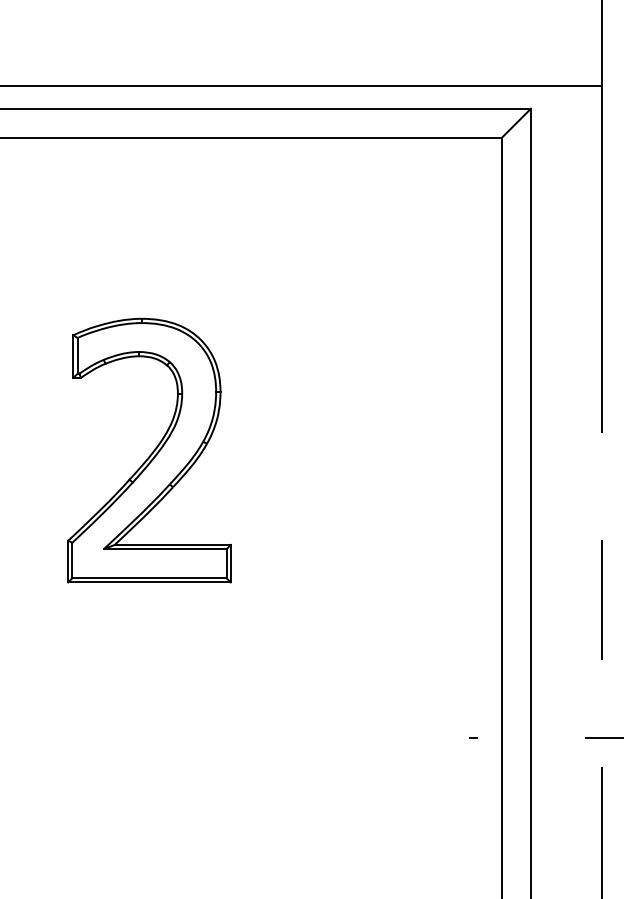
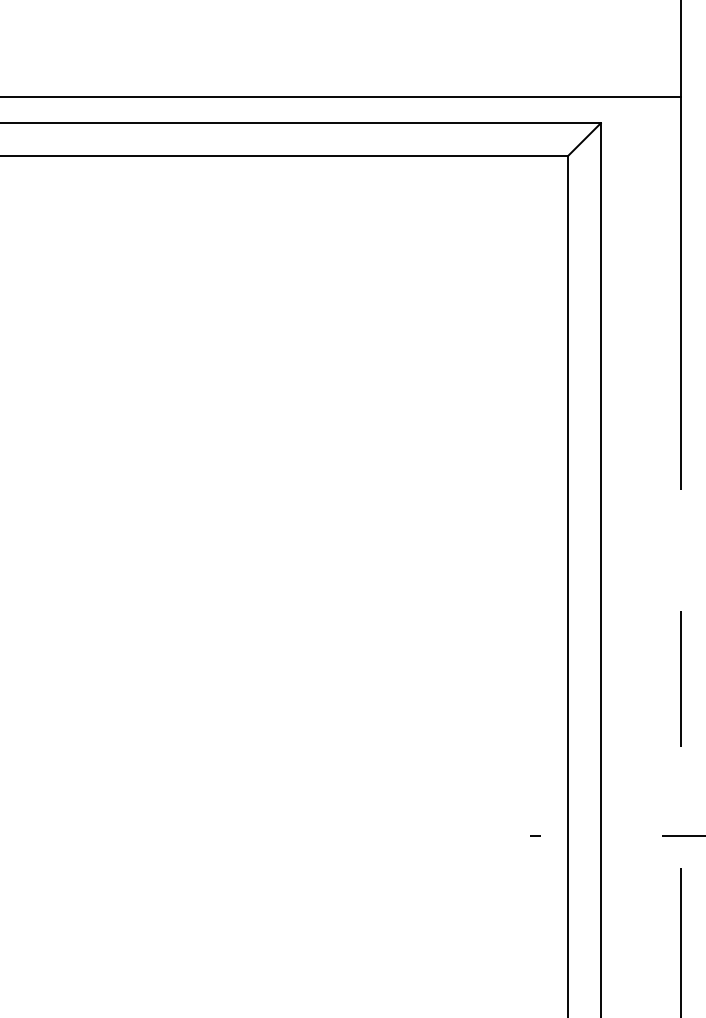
part: (149, 450) -> (168, 510), removed

